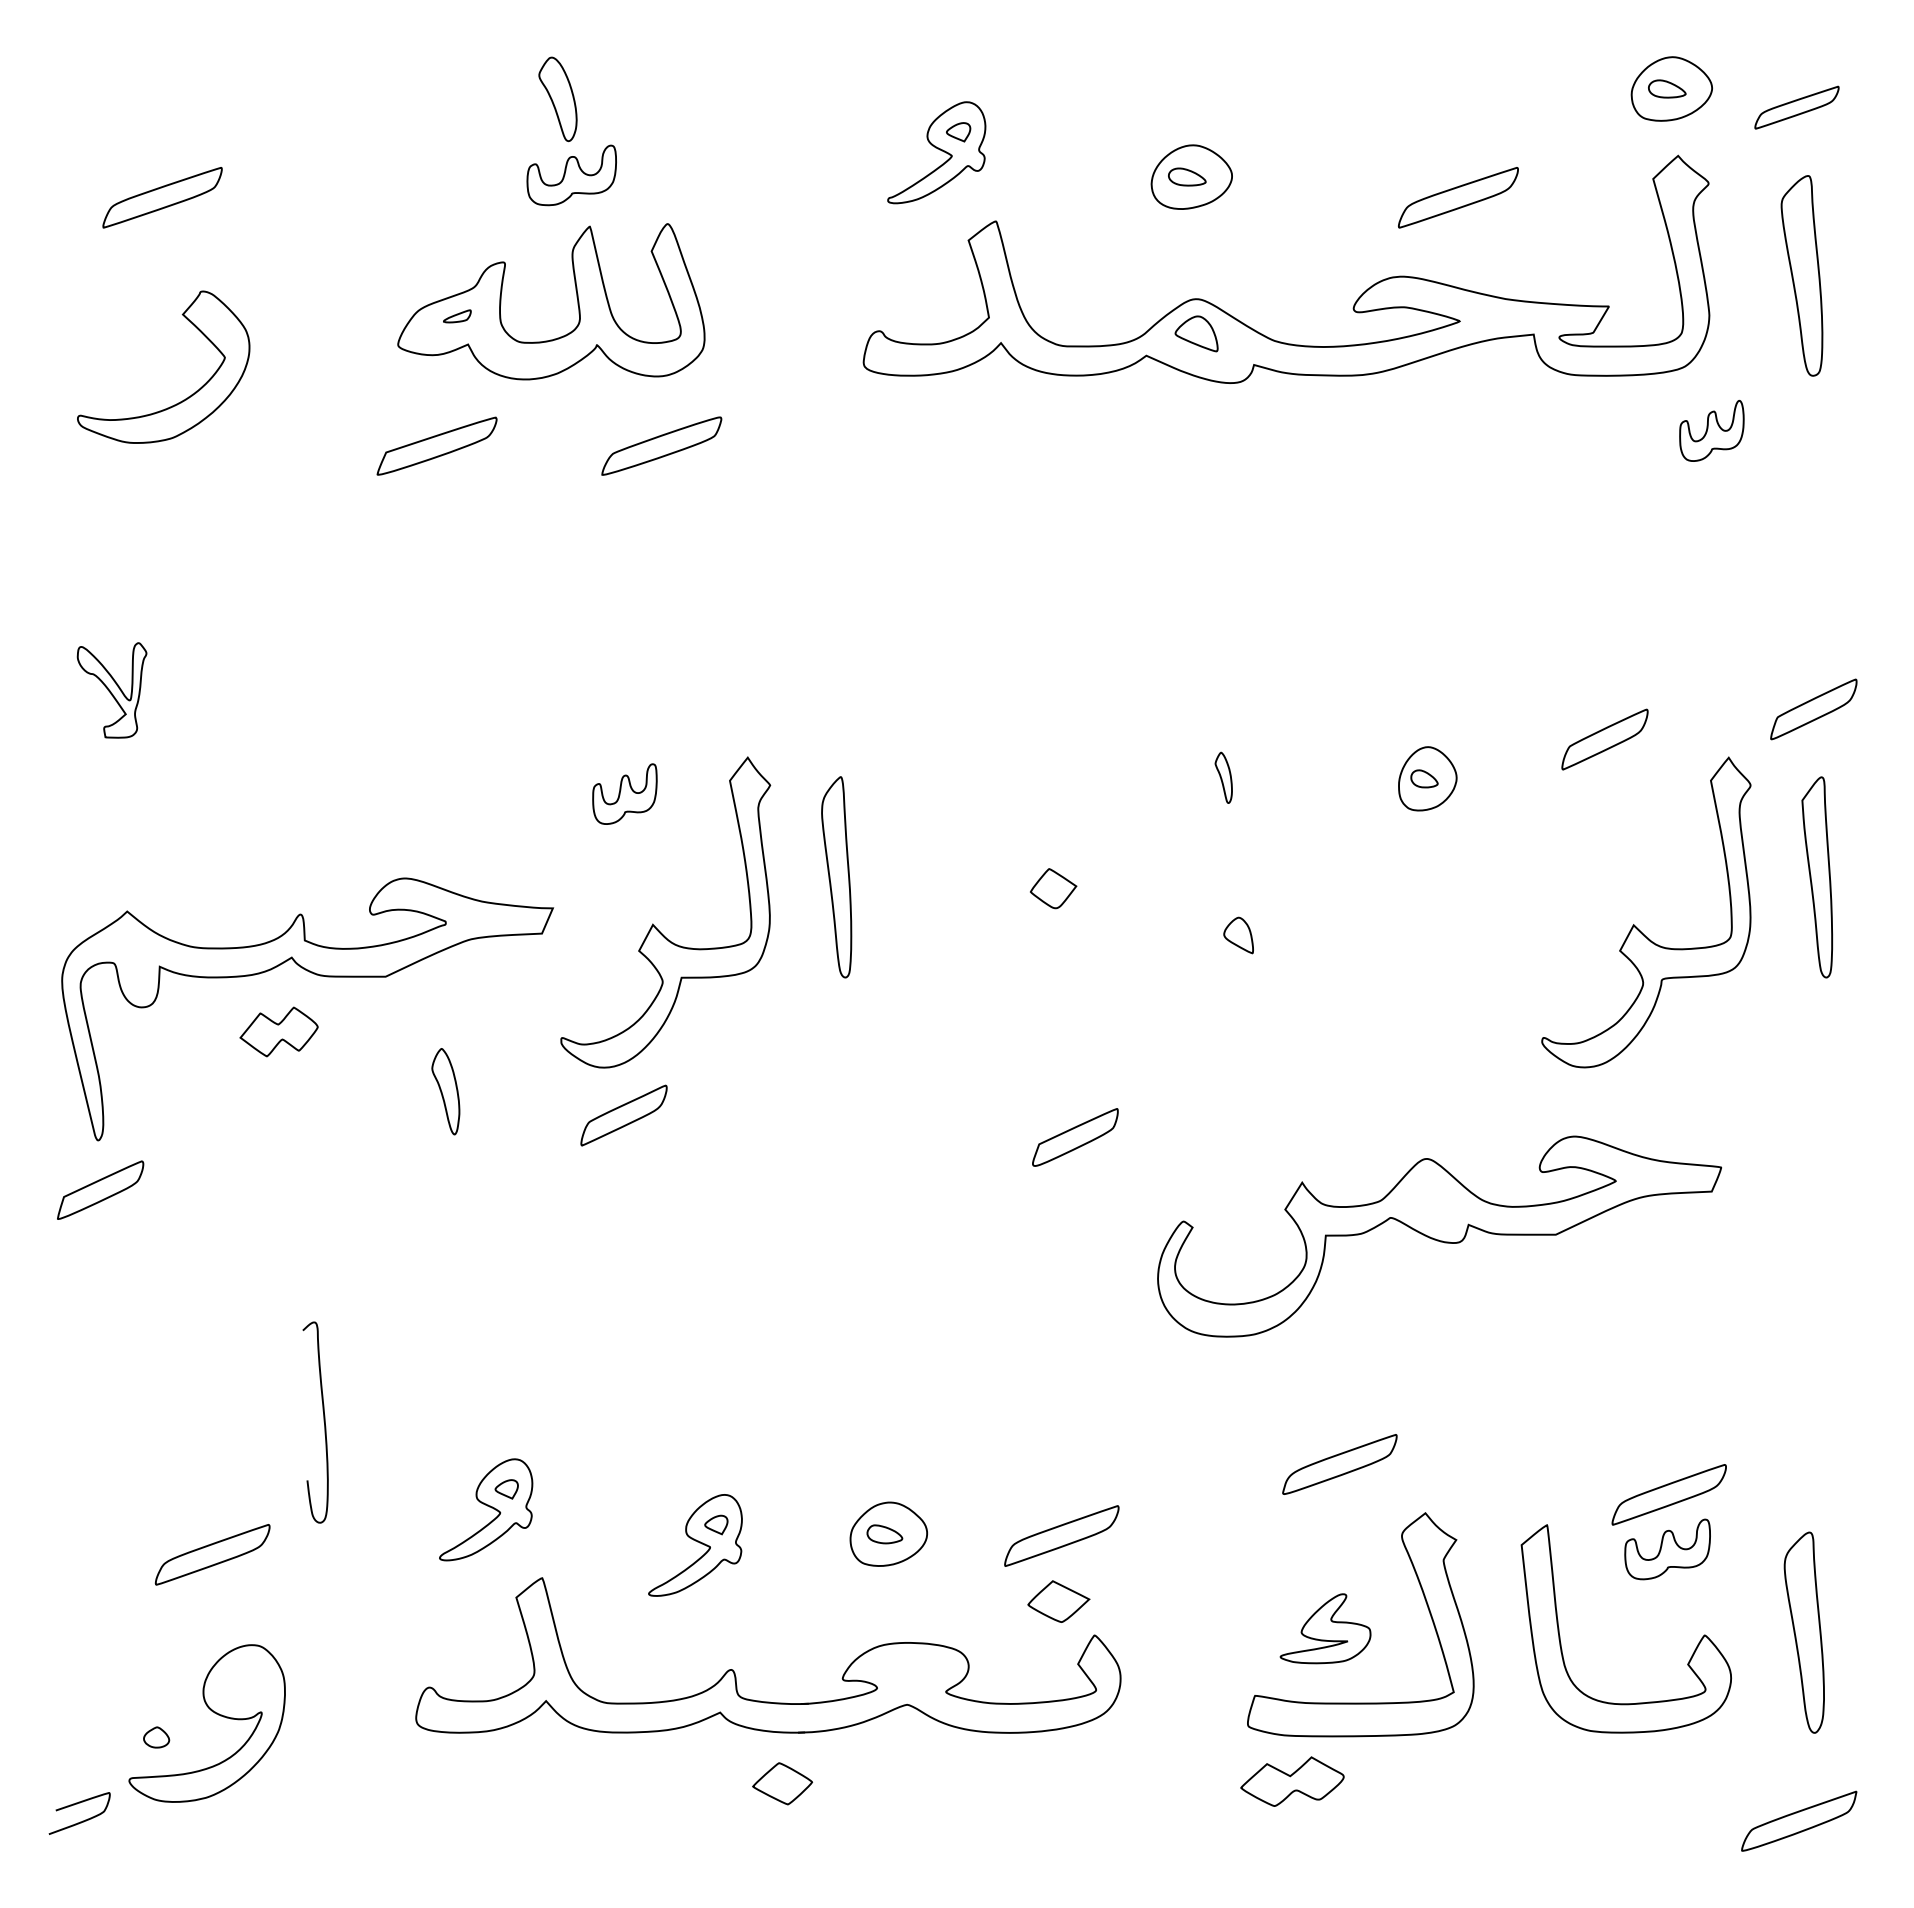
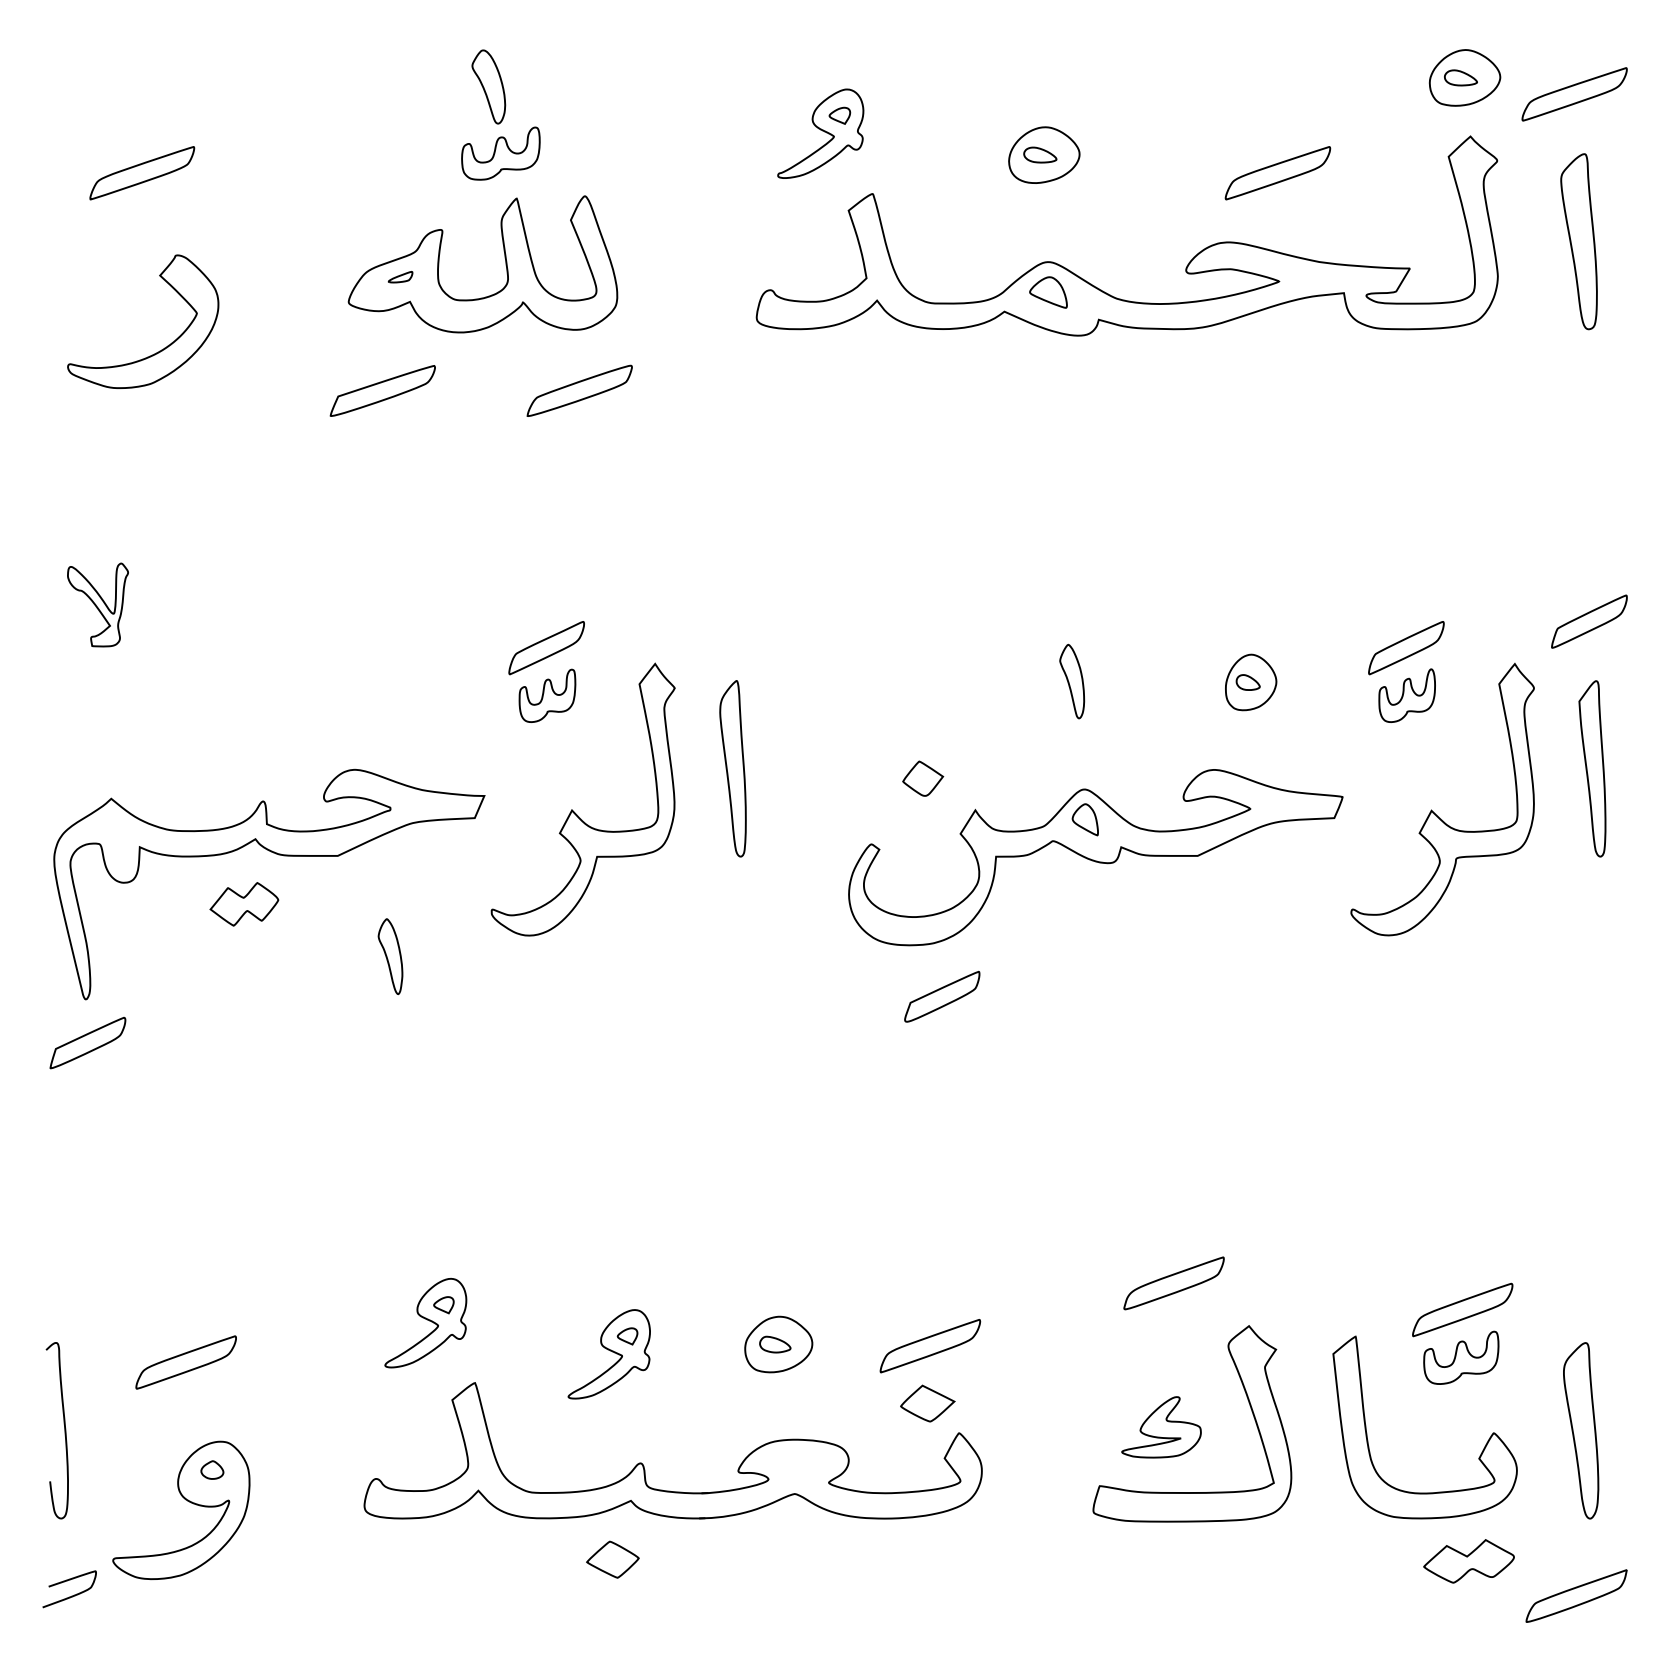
part: (1796, 107) -> (1574, 94), size x1.43
part: (1711, 430) -> (1406, 695), moved
part: (1223, 777) -> (1072, 681), size x1.67
part: (623, 1115) -> (546, 648), moved
part: (1439, 1236) -> (1095, 857), moved
curve: (323, 1421) -> (64, 1429), moved
part: (156, 1737) -> (212, 1470), moved
part: (1292, 1781) -> (1469, 1561), moved
part: (782, 1783) -> (612, 1559), moved

